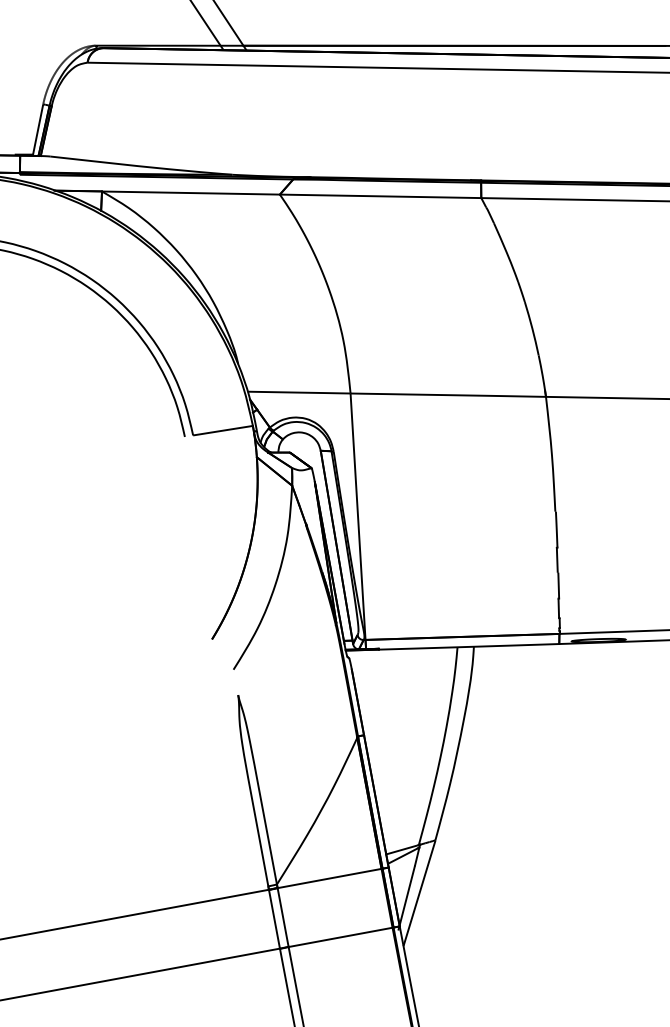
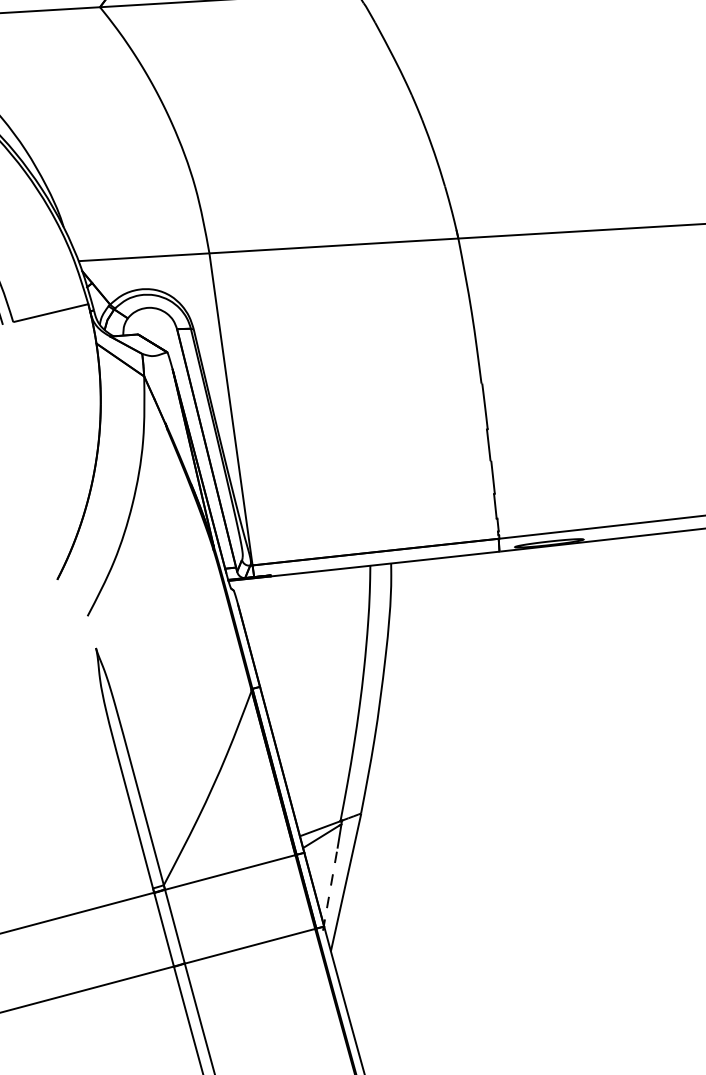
line: (406, 897) -> (329, 889), solid -> dashed

